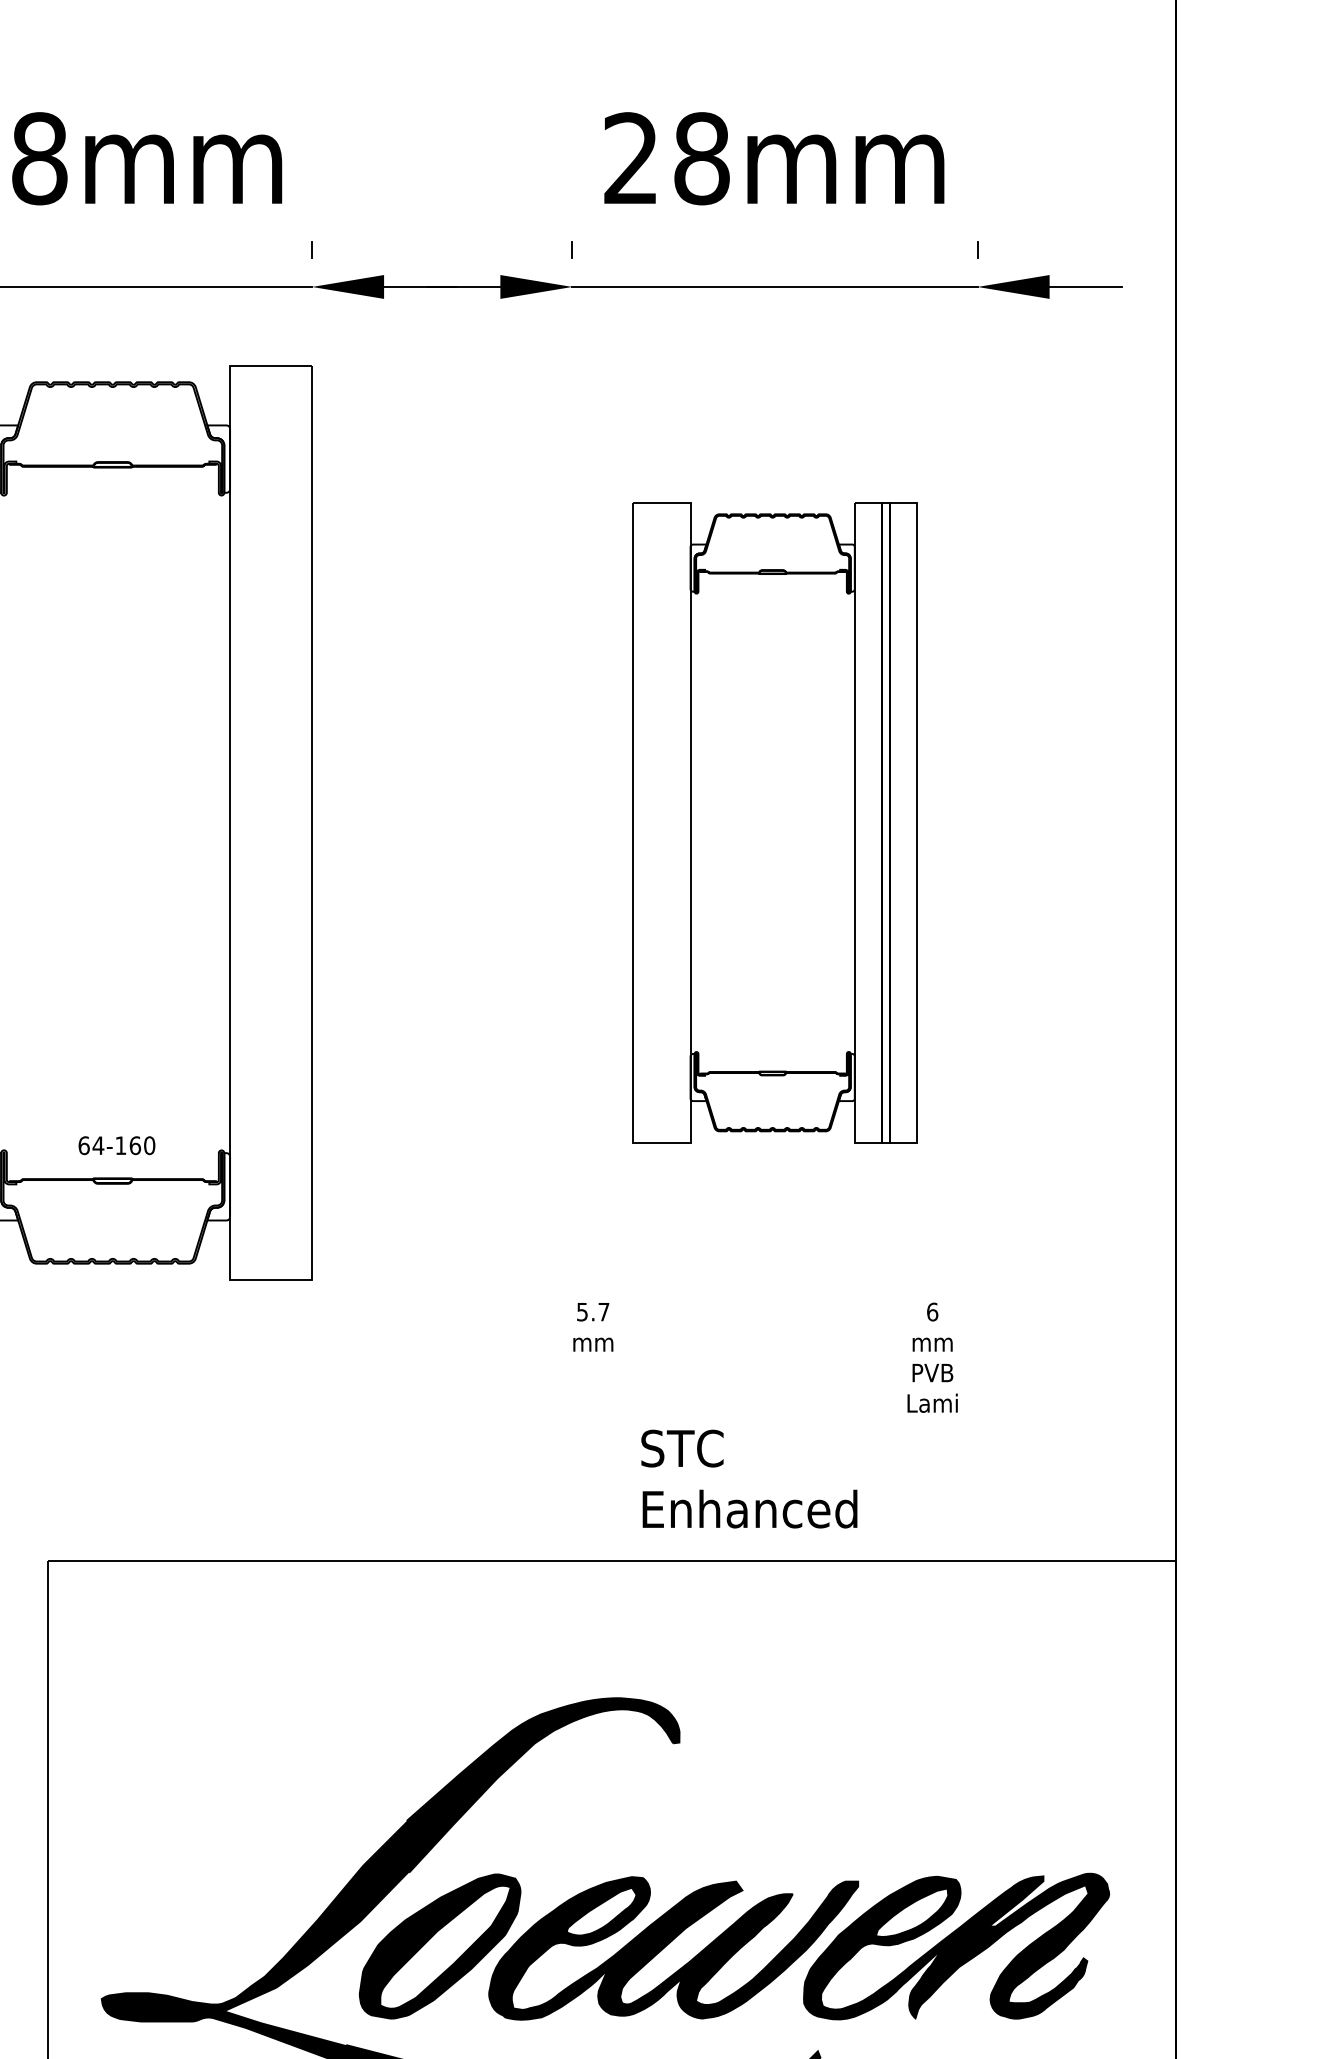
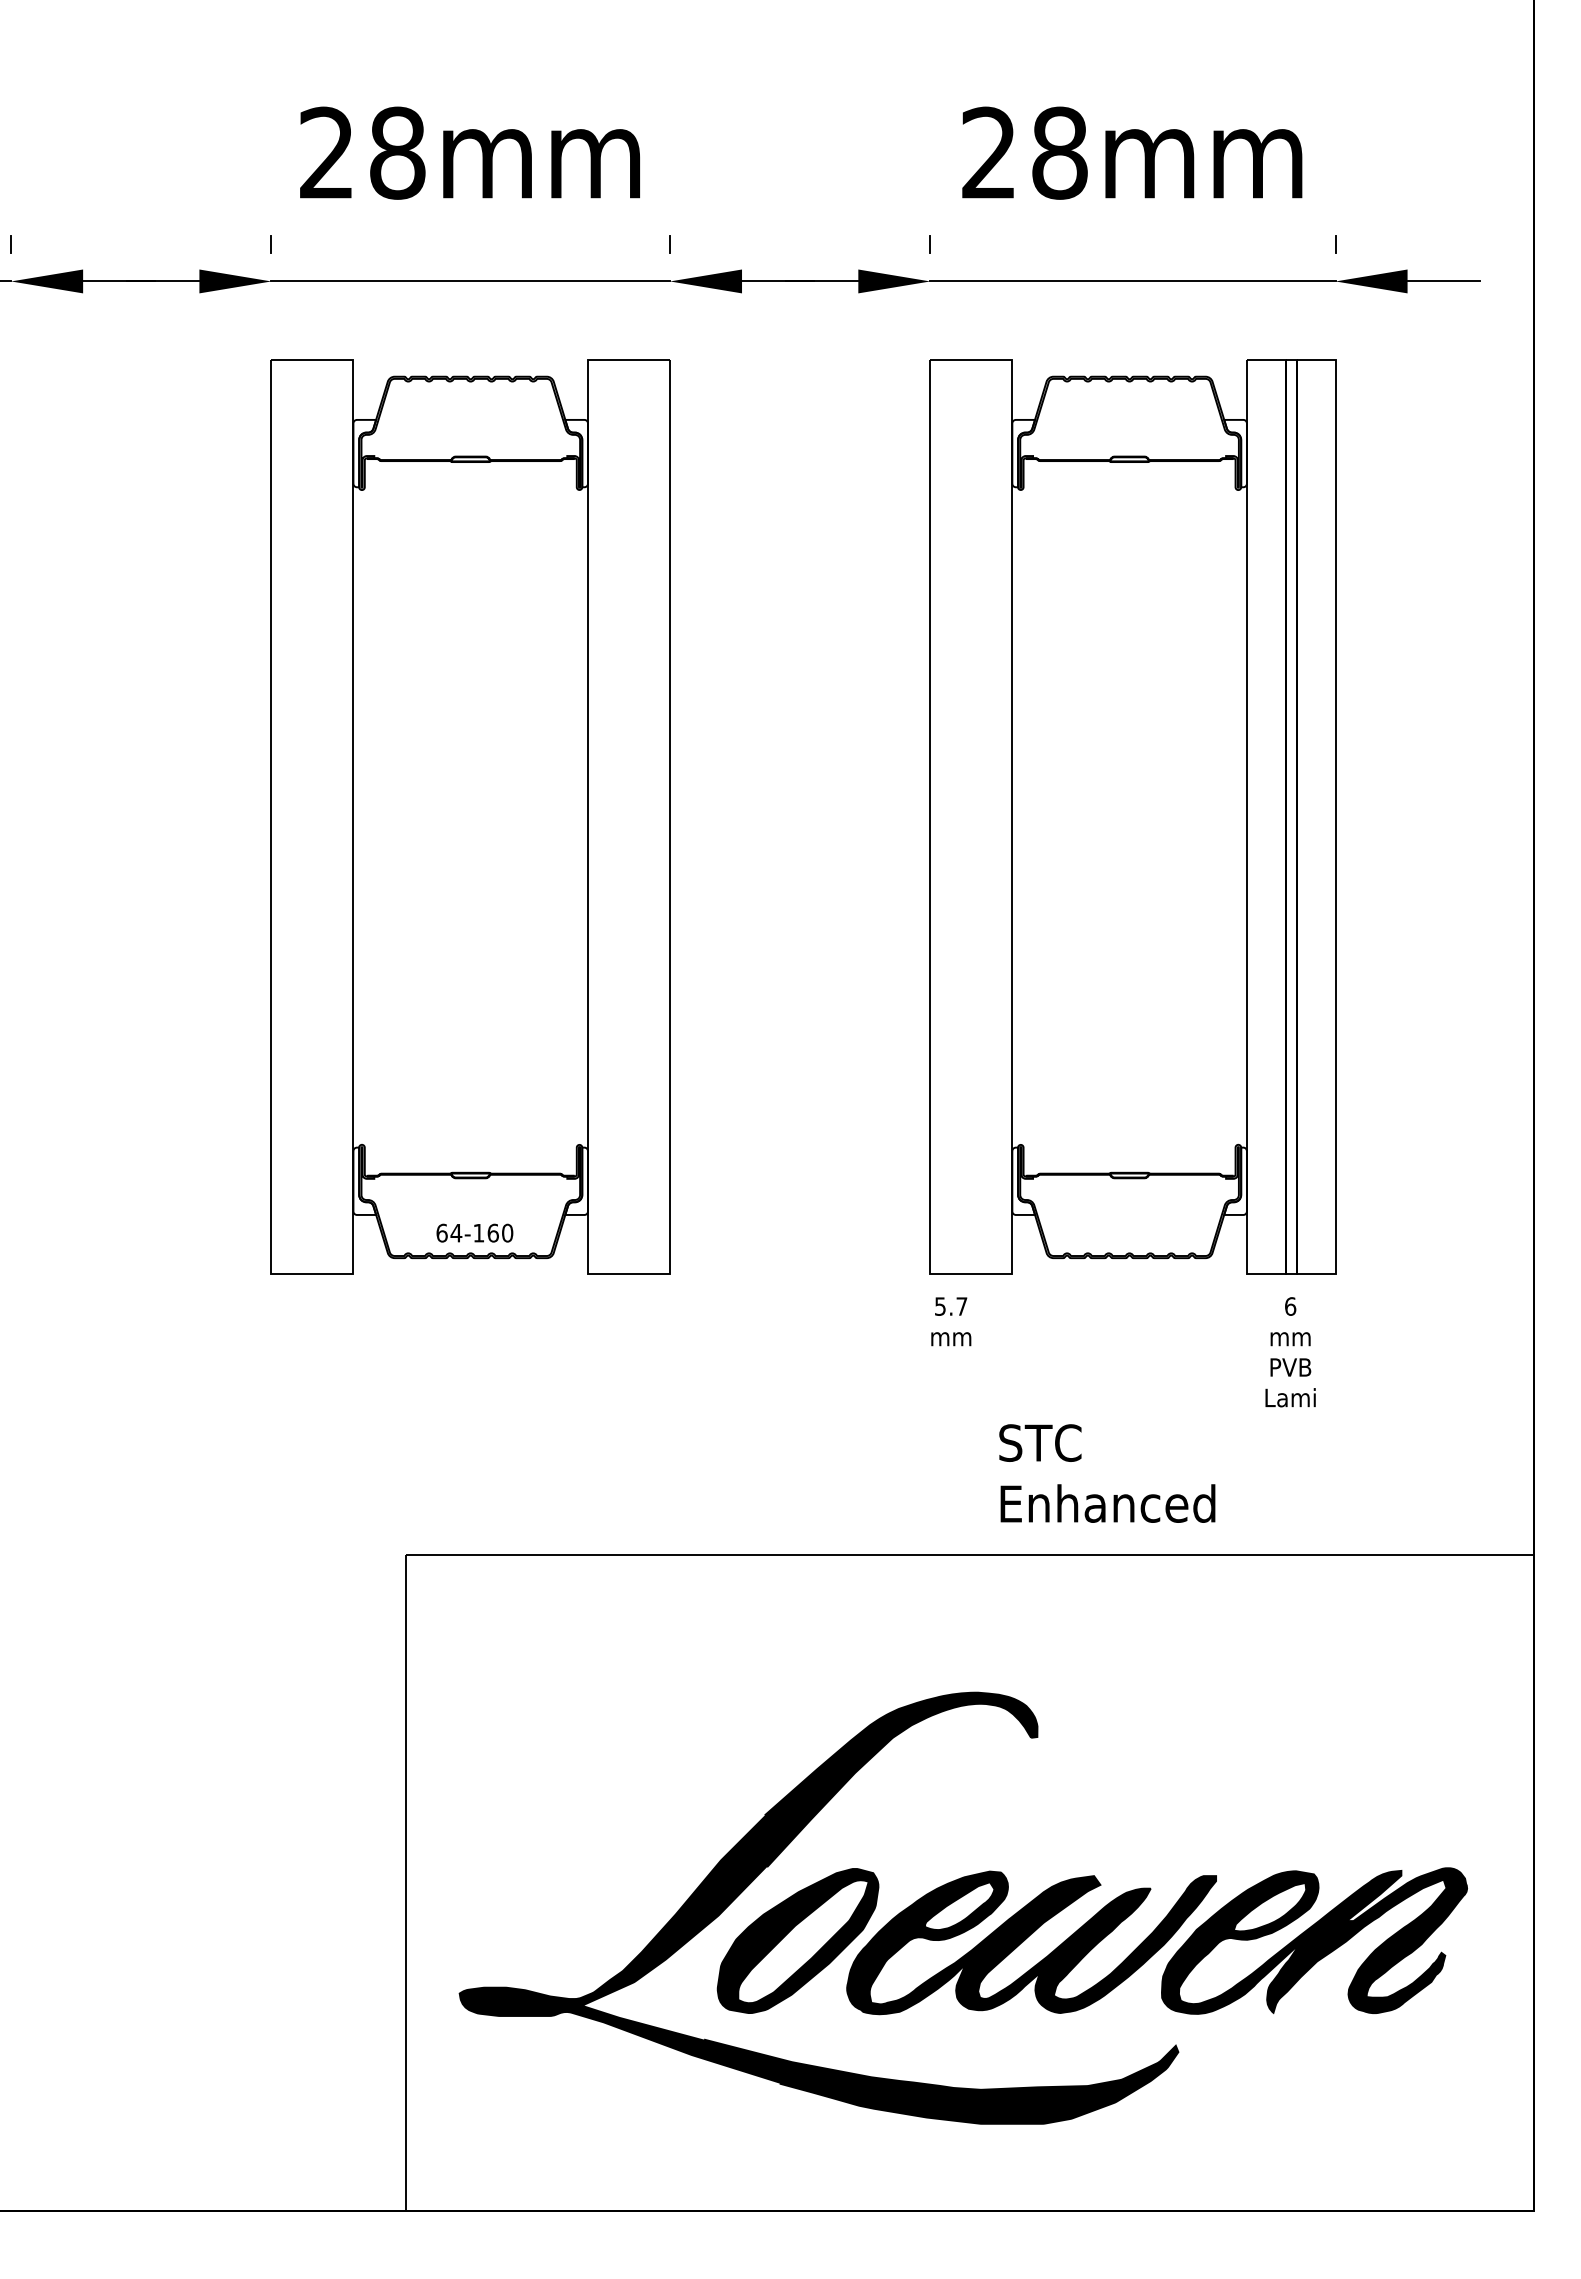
part: (774, 822) -> (1132, 816), size x1.43
text: (116, 1145) -> (474, 1232), moved

